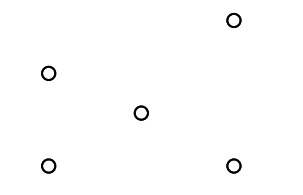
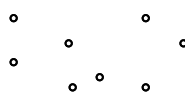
part: (48, 73) -> (68, 43), moved
part: (140, 113) -> (99, 77), moved
part: (48, 166) -> (72, 87), moved

